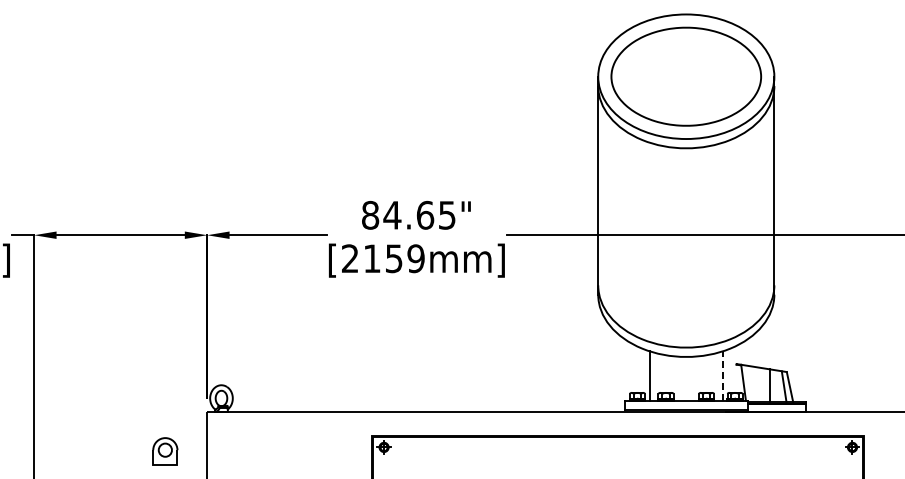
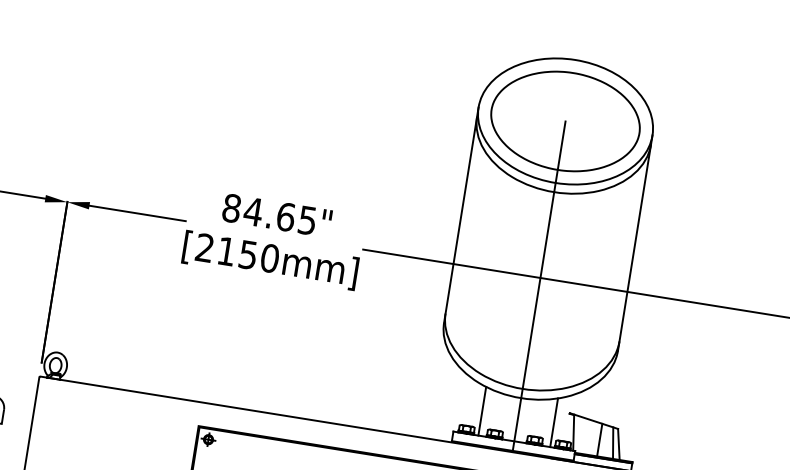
line: (686, 243) -> (539, 286), added
text: (415, 258) -> (269, 258), [2159mm] -> [2150mm]
line: (722, 376) -> (553, 423), dashed -> solid

